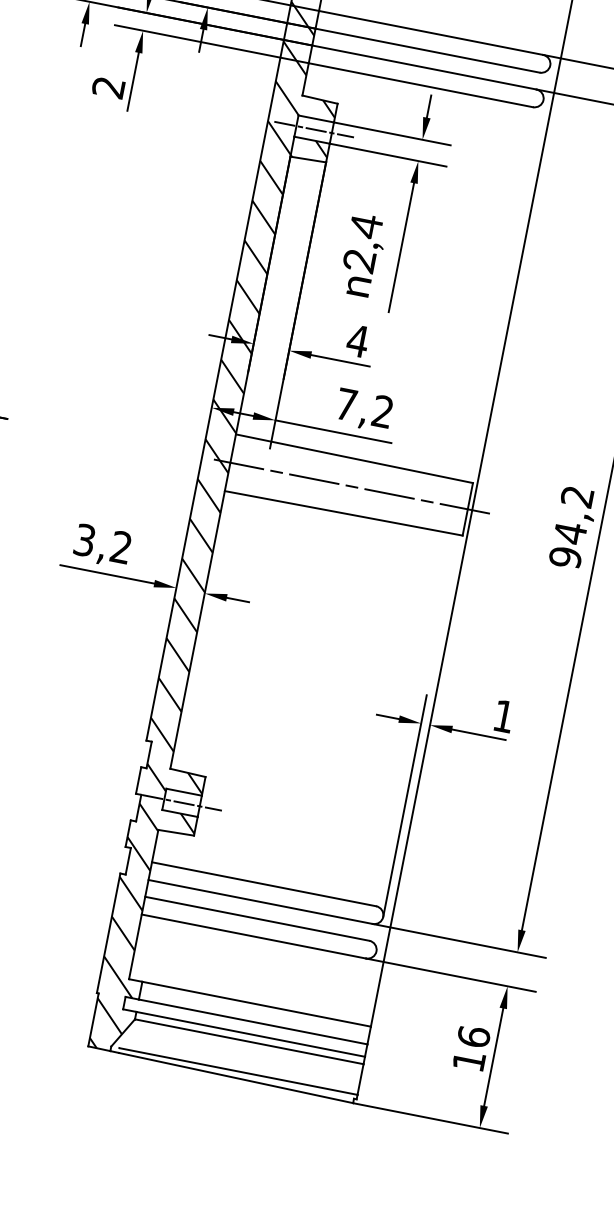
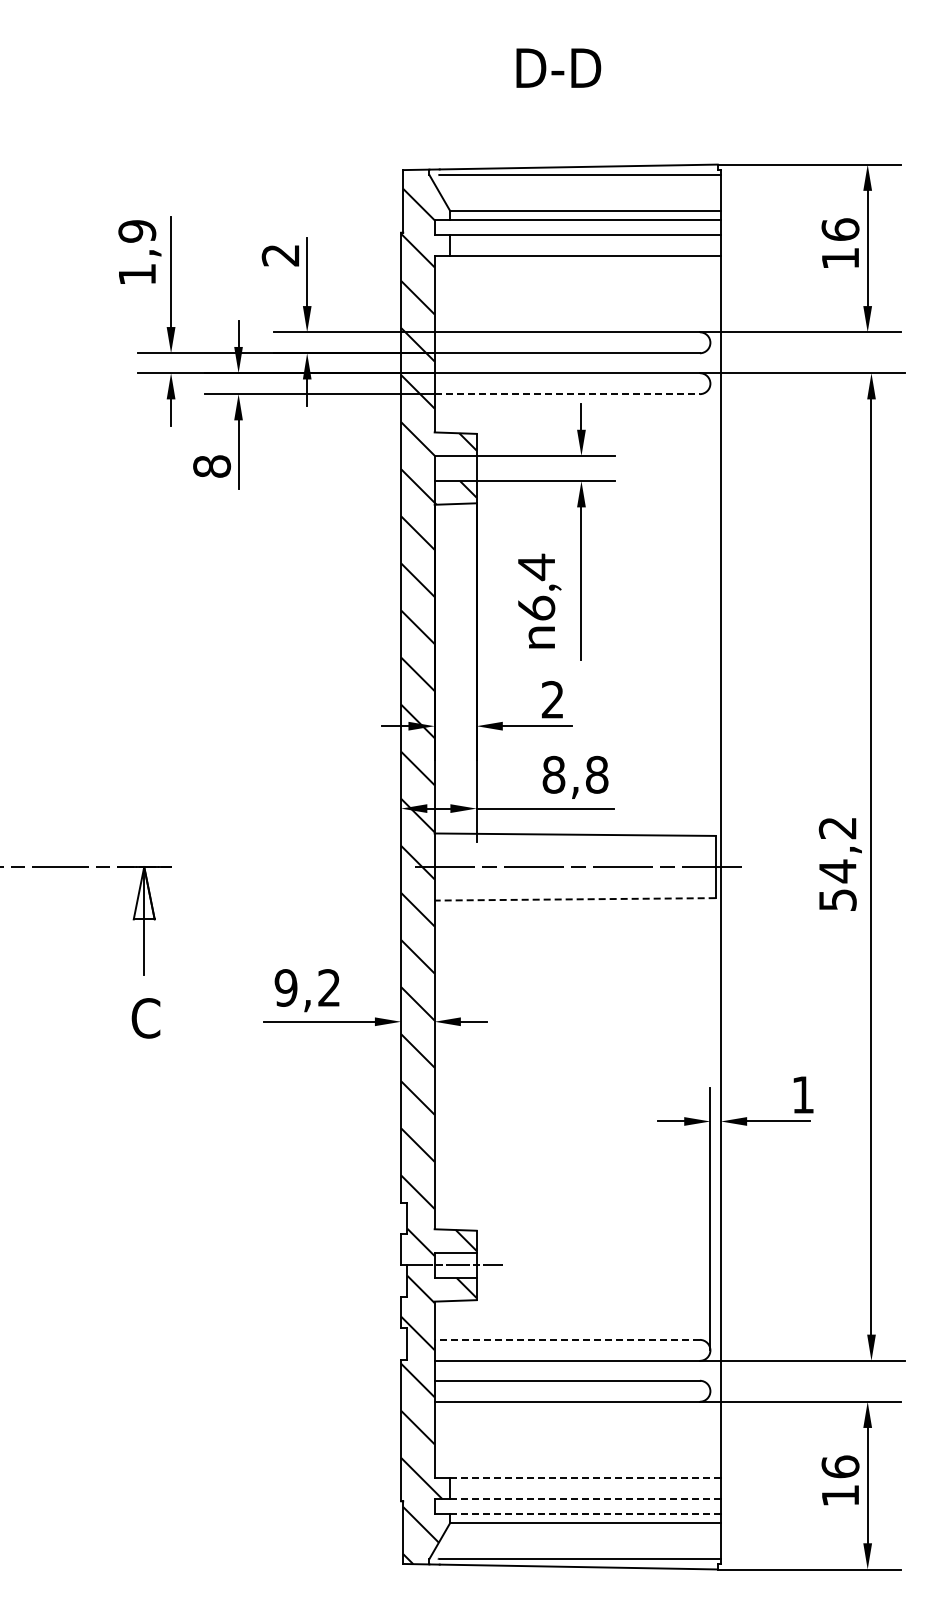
line: (420, 85) -> (567, 394), solid -> dashed
text: (109, 87) -> (212, 466), 2 -> 8
line: (314, 129) -> (455, 468), removed
text: (359, 260) -> (536, 607), 2,4 -> 6,4
text: (357, 340) -> (552, 699), 4 -> 2
text: (364, 407) -> (575, 774), 7,2 -> 8,8
line: (344, 513) -> (575, 899), solid -> dashed
text: (84, 539) -> (285, 987), 3,2 -> 9,2
text: (565, 556) -> (837, 899), 94,2 -> 54,2
line: (264, 883) -> (567, 1339), solid -> dashed
line: (256, 1004) -> (585, 1478), solid -> dashed
line: (253, 1022) -> (586, 1499), solid -> dashed
line: (250, 1033) -> (585, 1513), solid -> dashed

